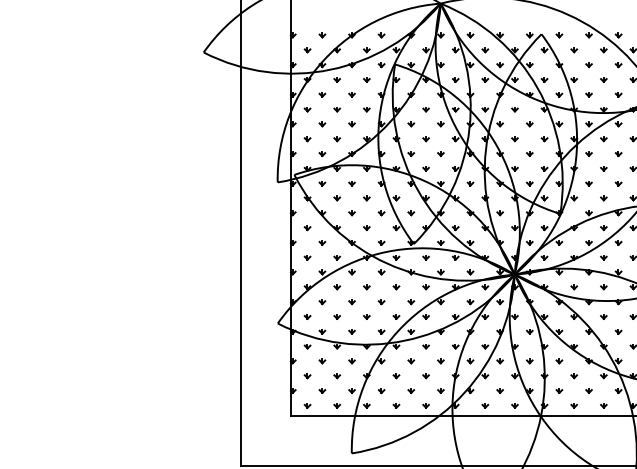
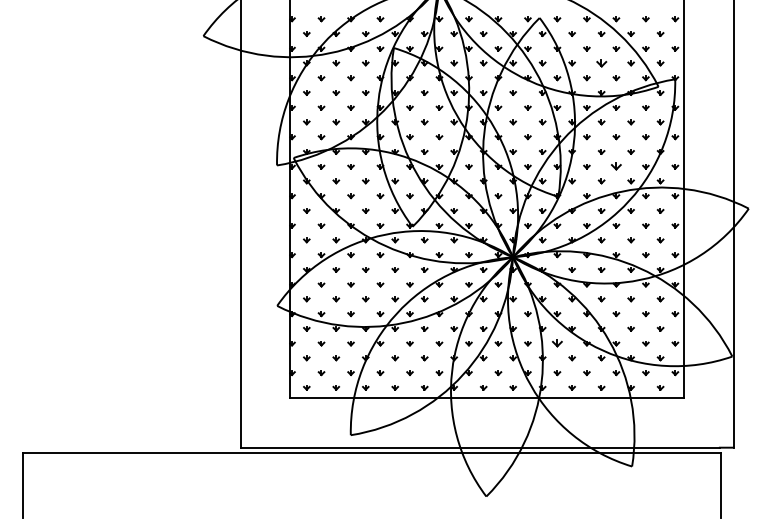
part: (603, 79) -> (601, 63), size x1.6
part: (618, 183) -> (616, 166), size x1.6
part: (559, 361) -> (557, 343), size x1.6

